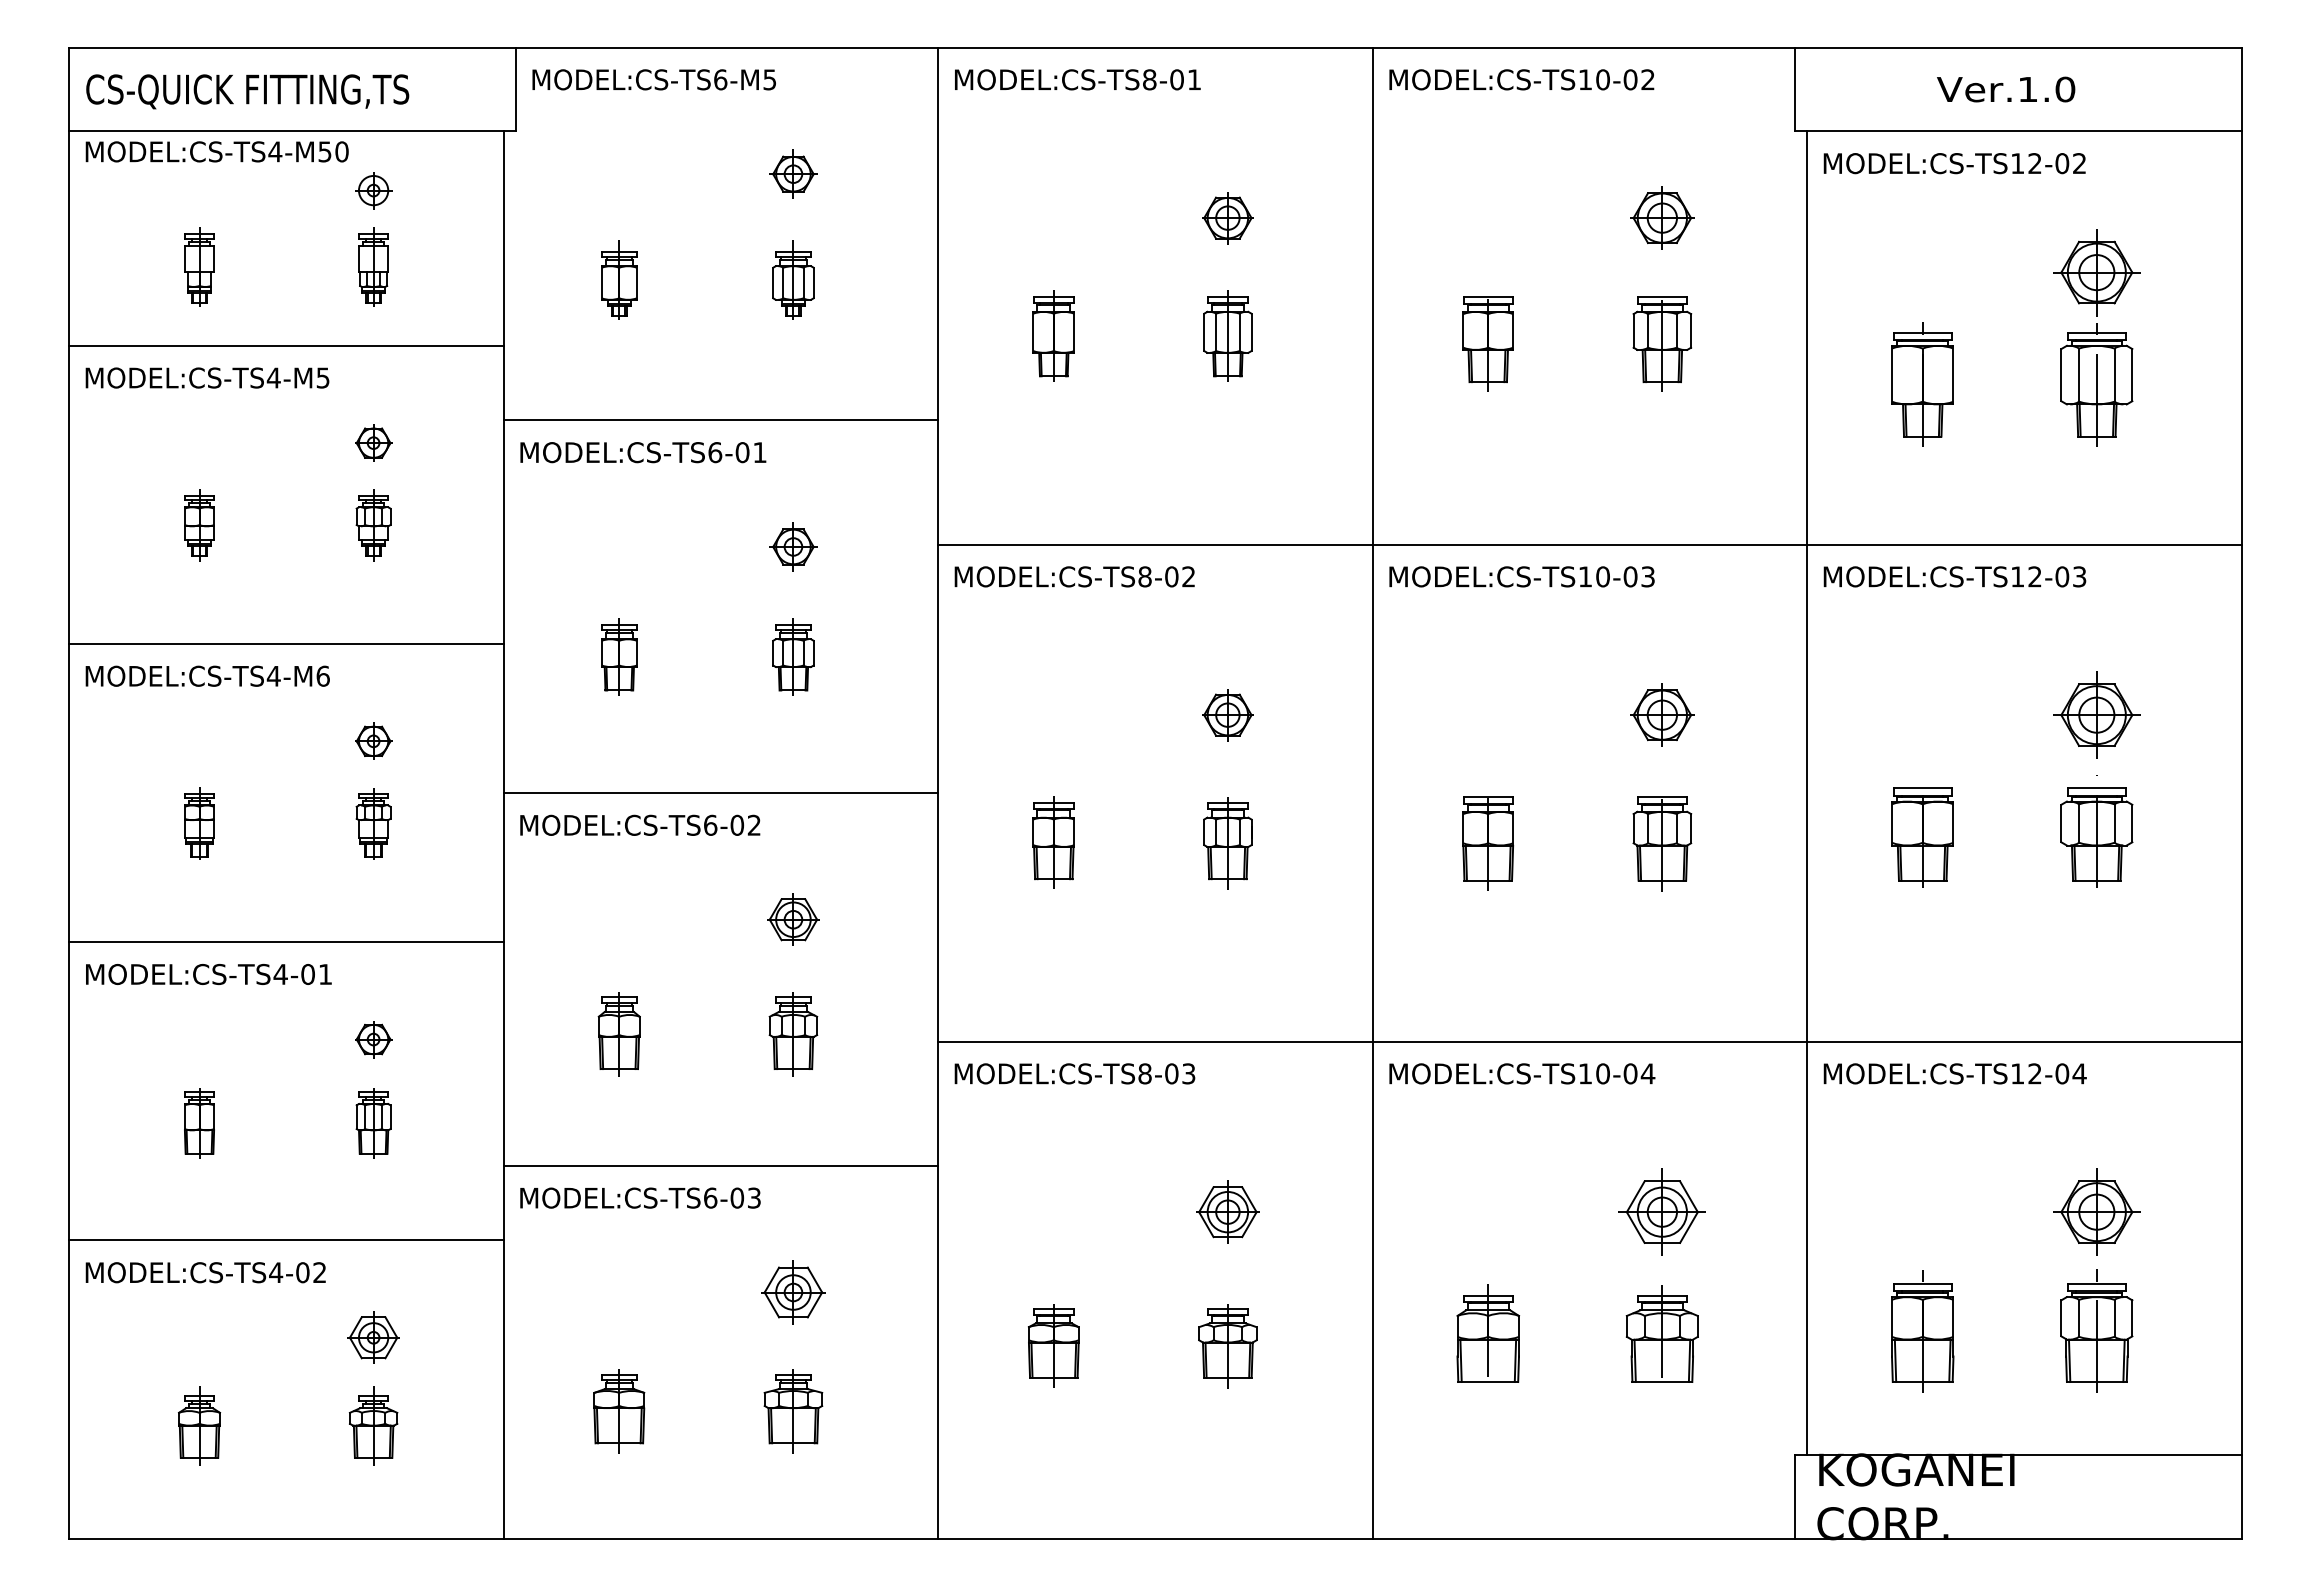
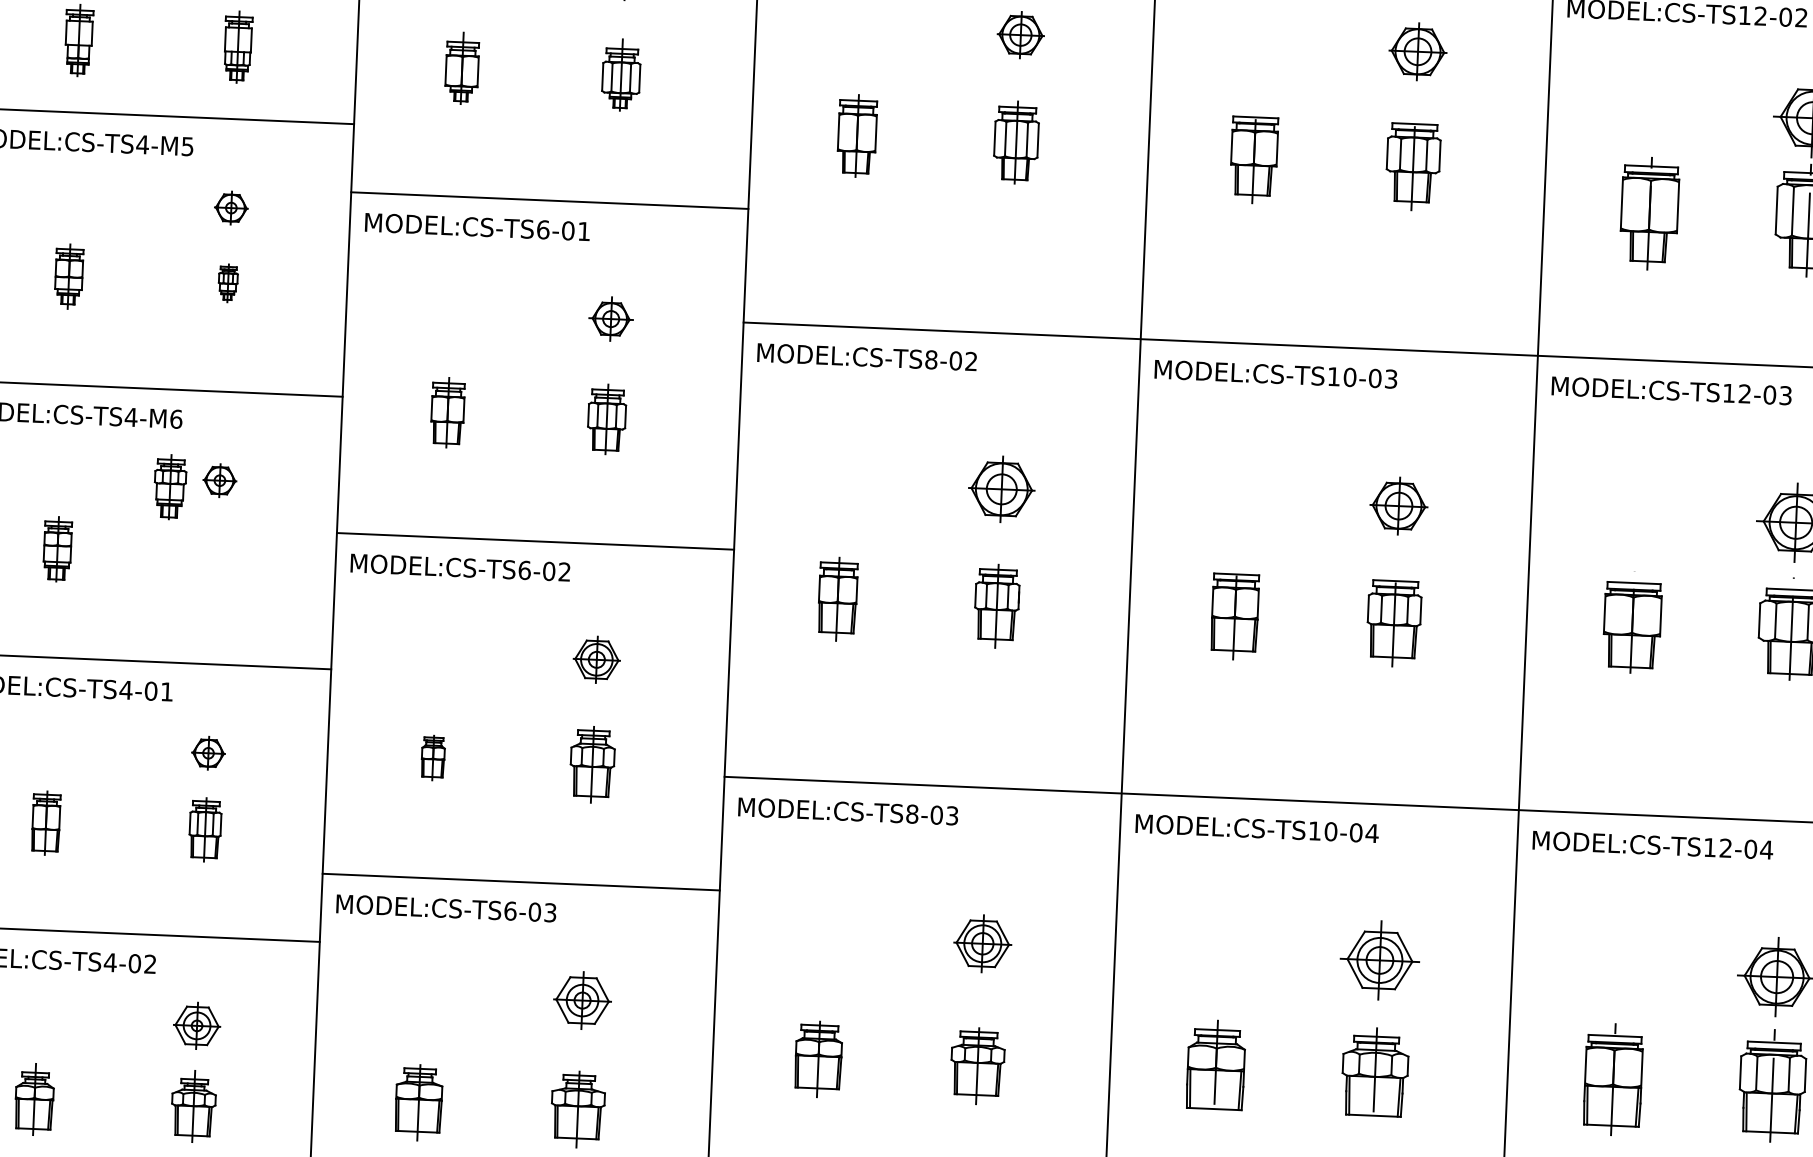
part: (373, 525) -> (228, 283), size x0.6
part: (1227, 715) -> (1001, 489), size x1.4
part: (373, 823) -> (170, 486), moved
part: (618, 1034) -> (432, 758), size x0.6

